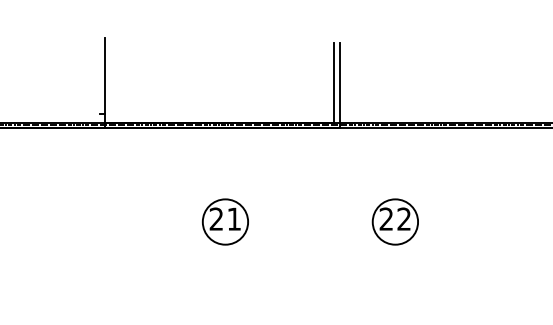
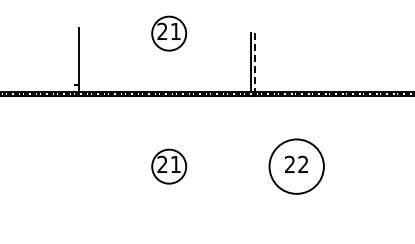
part: (225, 44) -> (169, 33), added
line: (340, 85) -> (255, 64), solid -> dashed
circle: (395, 221) -> (296, 166), size x1.6

